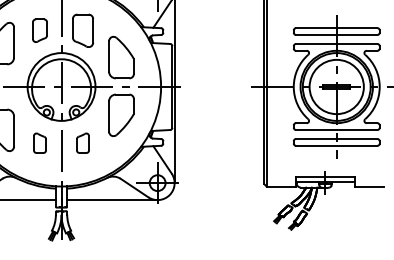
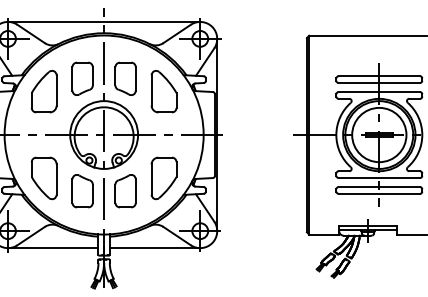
part: (39, 30) -> (82, 78), size x1.43
part: (120, 57) -> (163, 91), moved
part: (120, 115) -> (163, 178), moved
part: (39, 143) -> (82, 191), size x1.67
part: (82, 143) -> (125, 191), size x1.67

